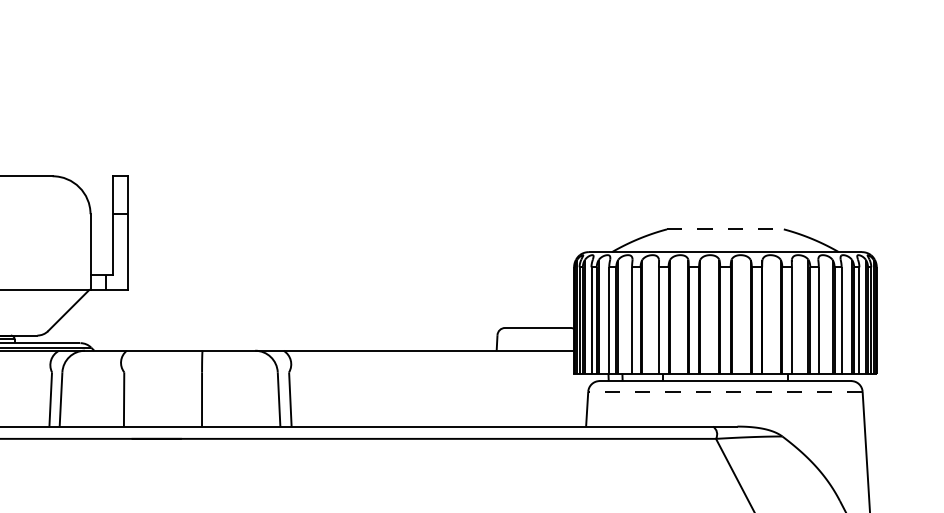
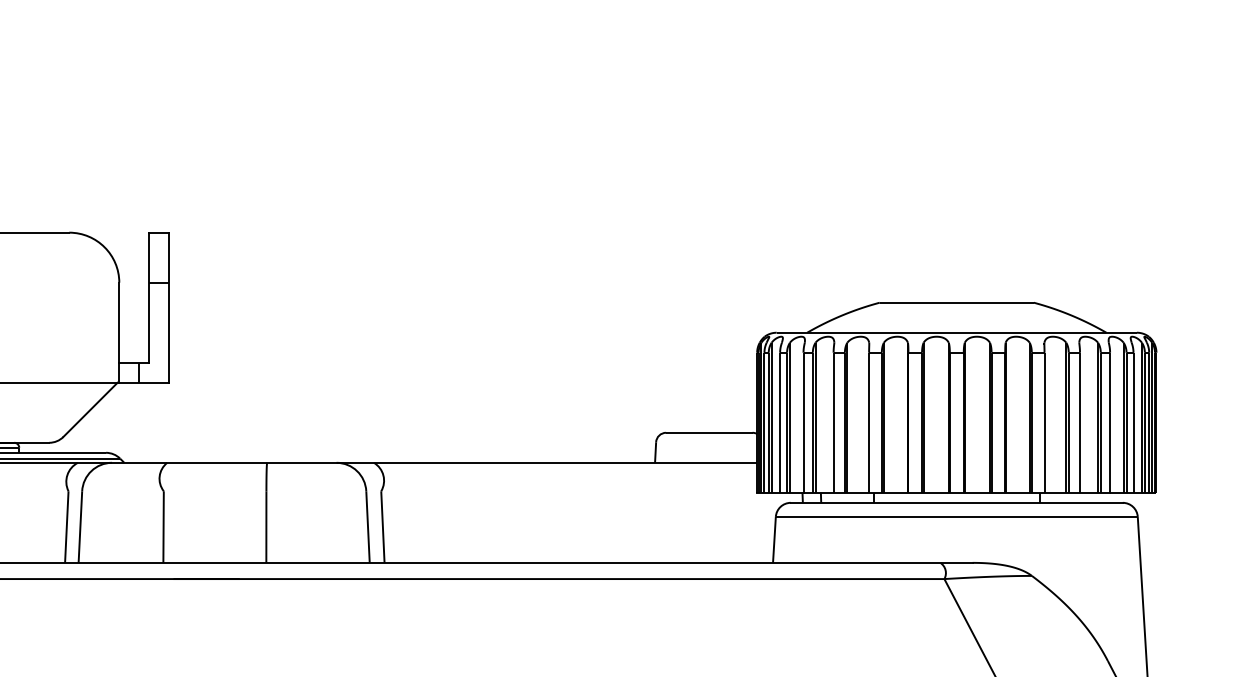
line: (725, 229) -> (956, 302), dashed -> solid
line: (724, 391) -> (955, 516), dashed -> solid

